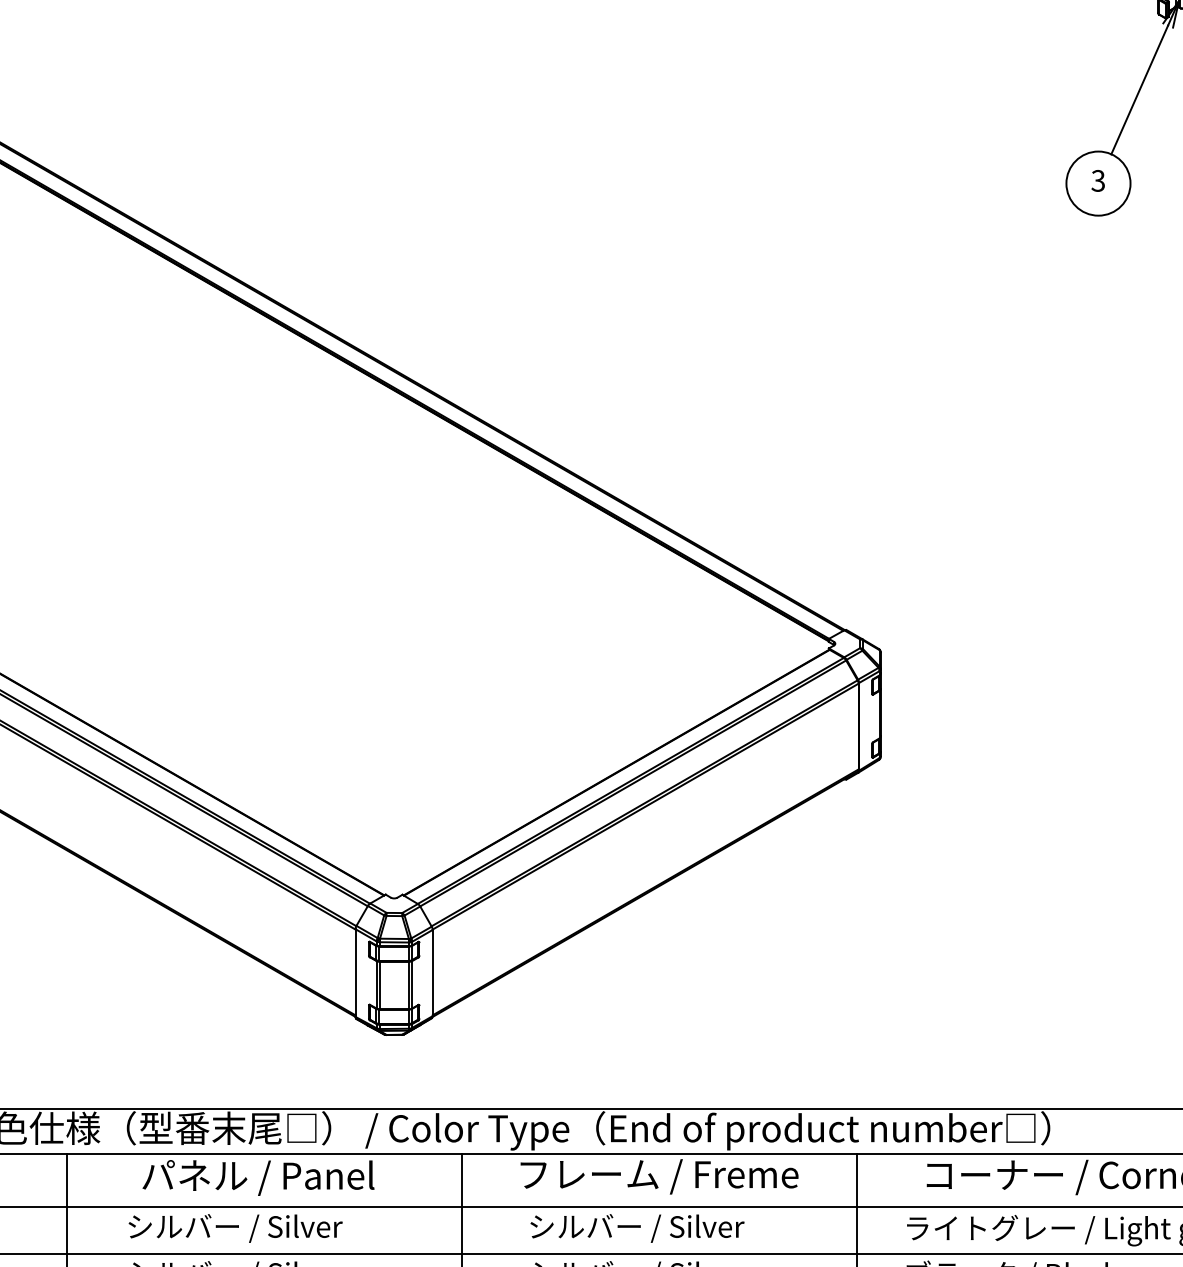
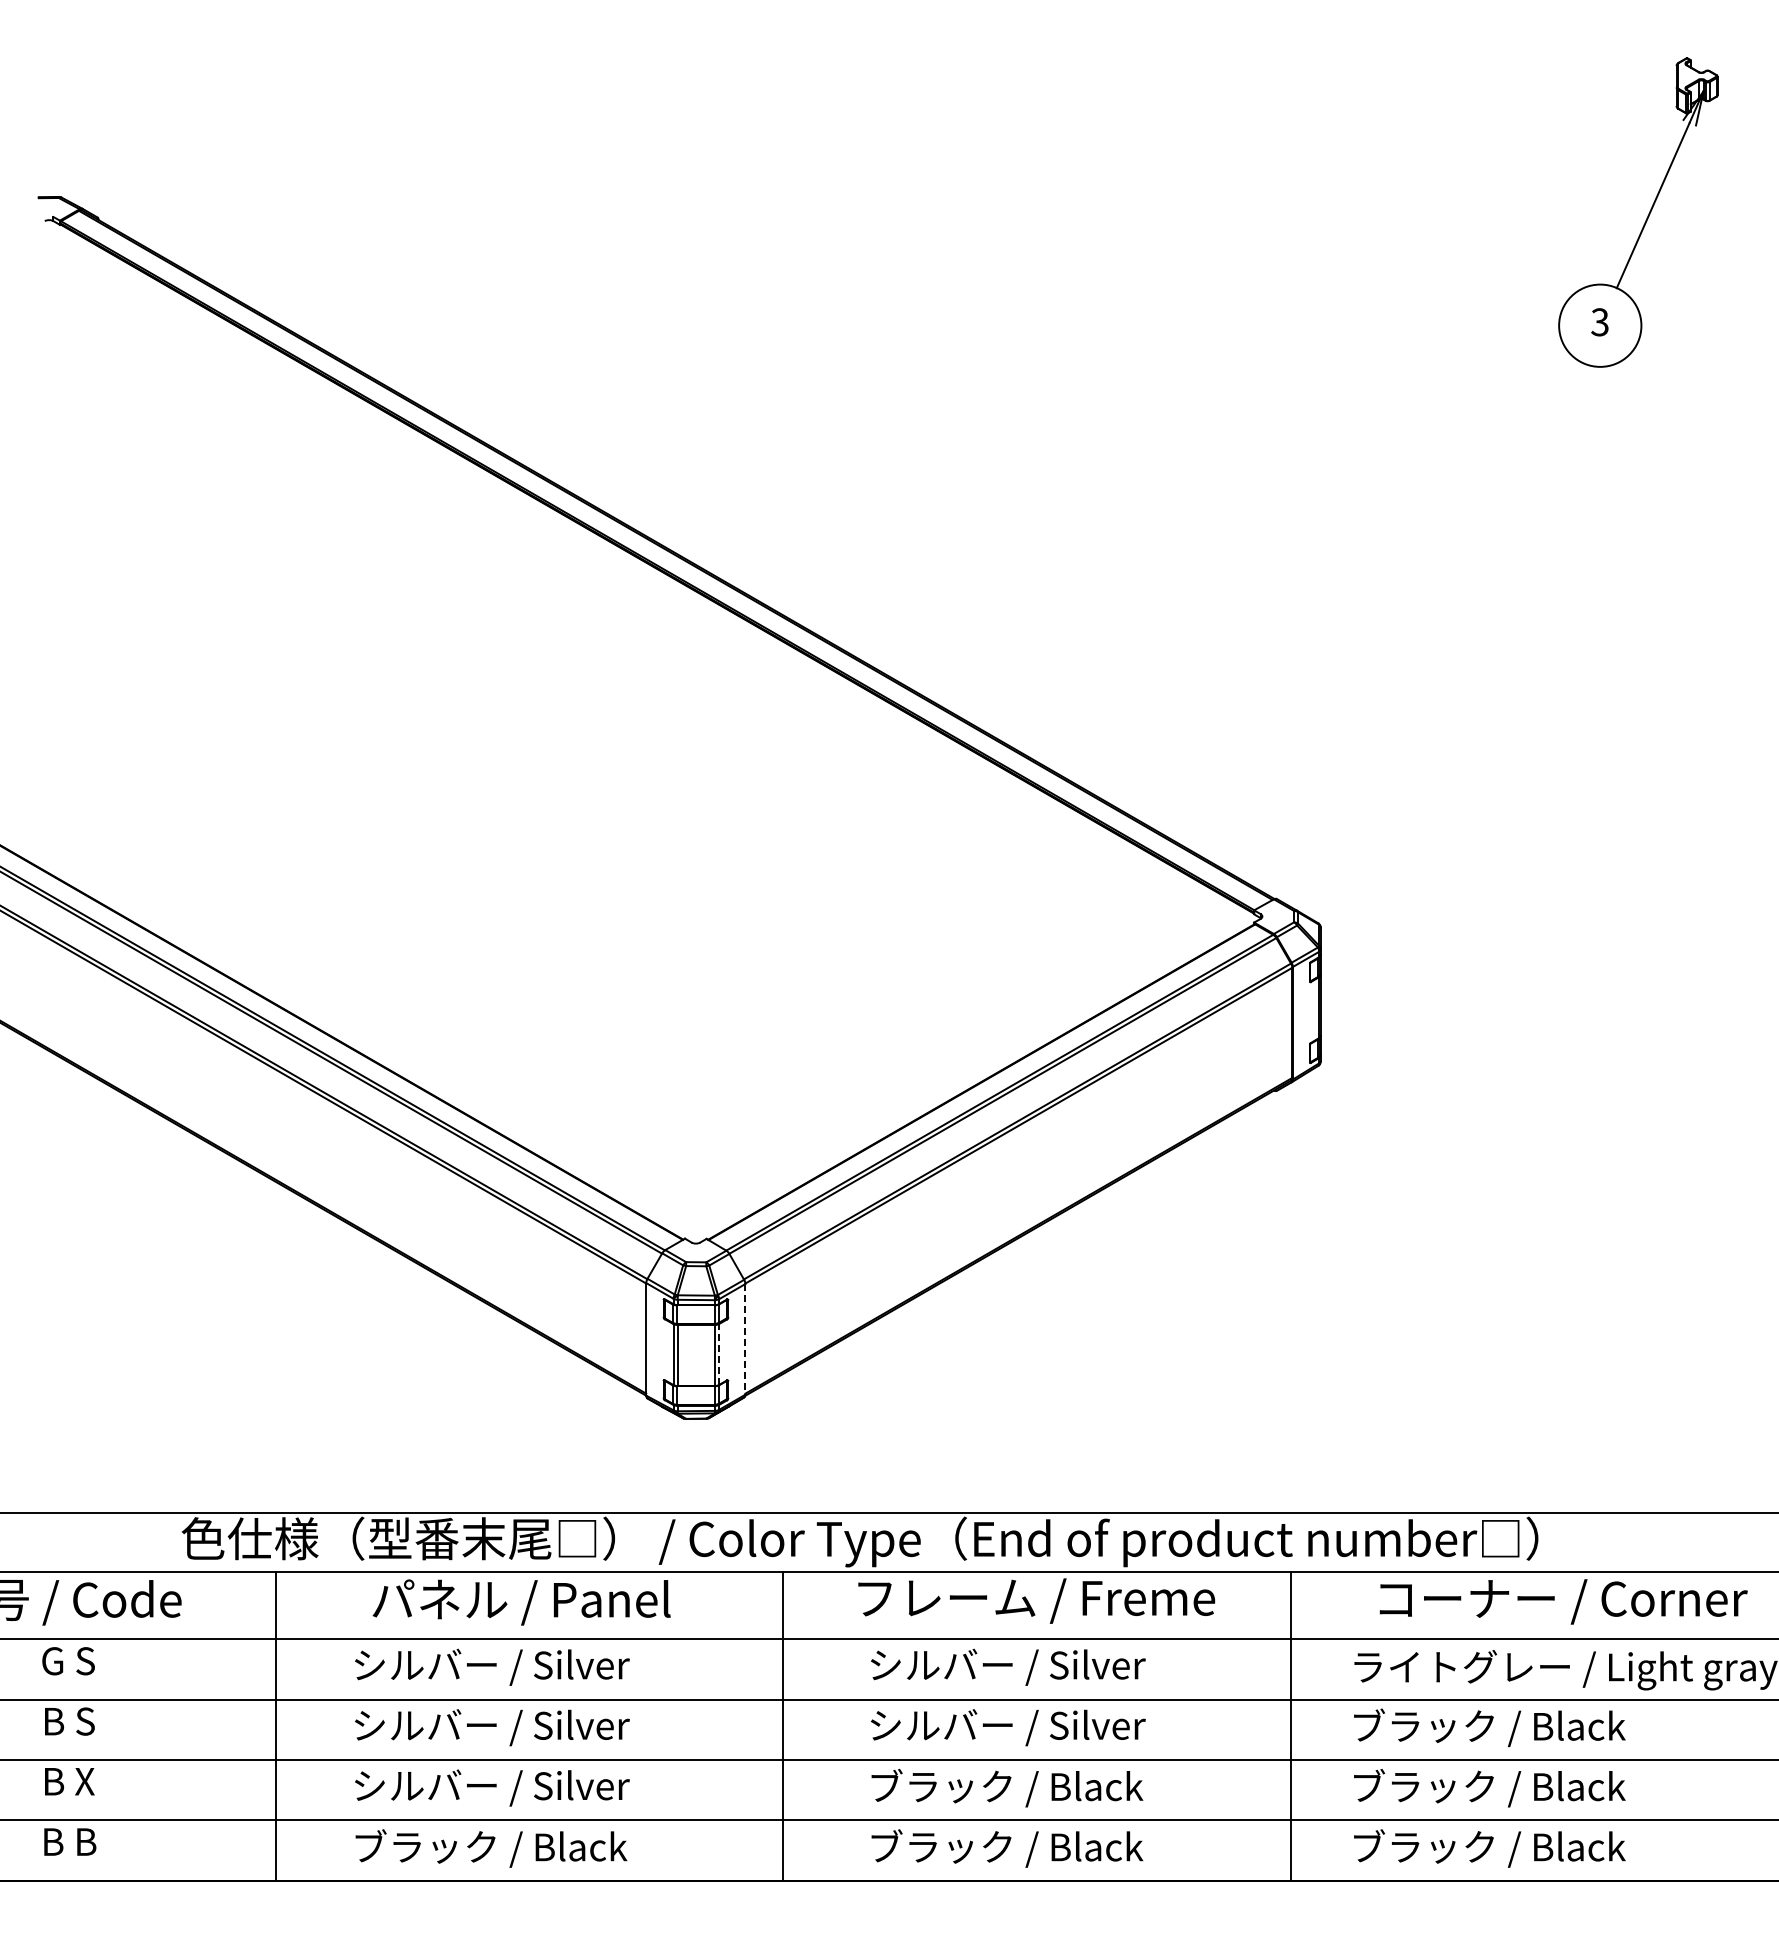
line: (432, 973) -> (745, 1339), solid -> dashed
line: (412, 984) -> (719, 1354), solid -> dashed

